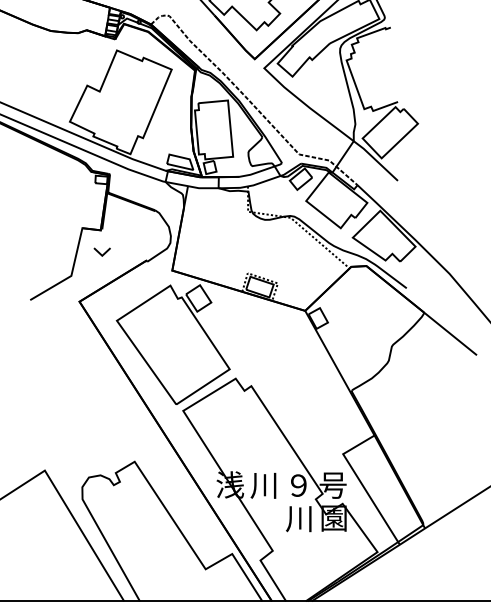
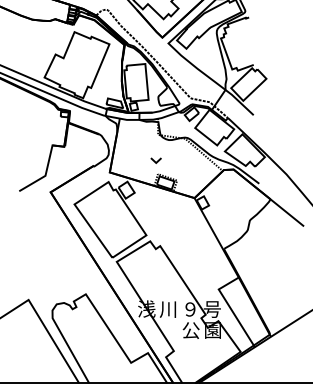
part: (101, 251) -> (155, 160), moved
text: (298, 518) -> (190, 330), 川 -> 公

